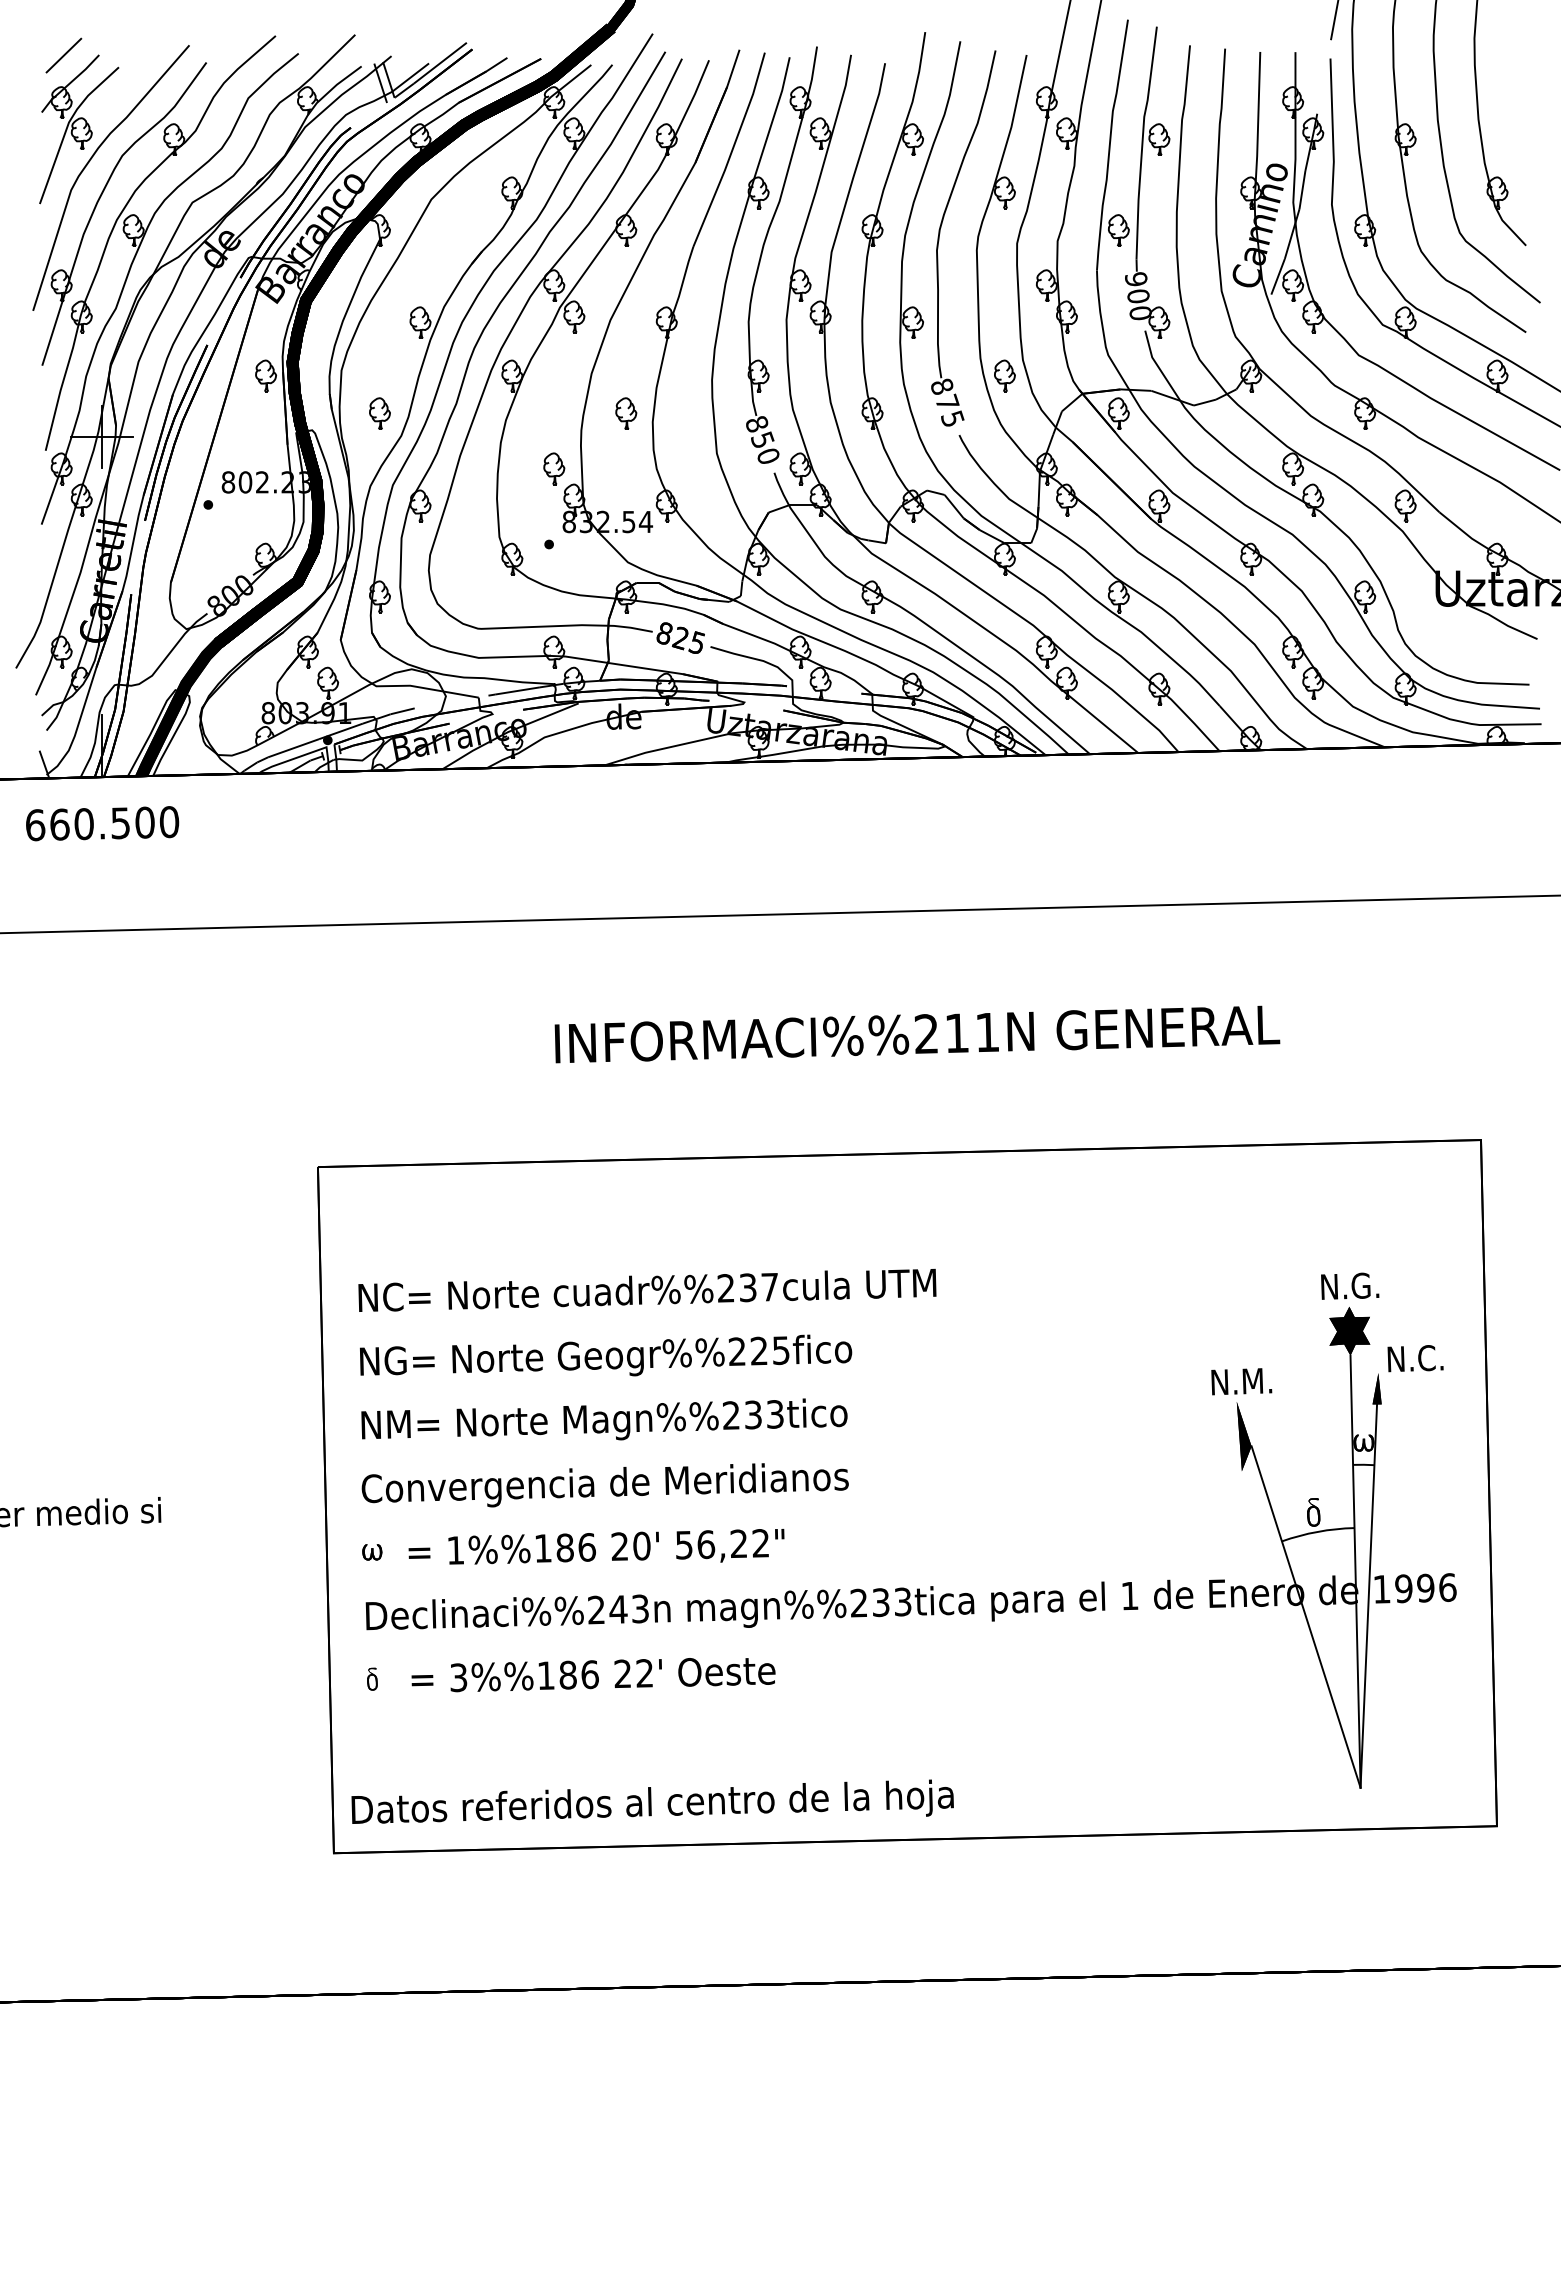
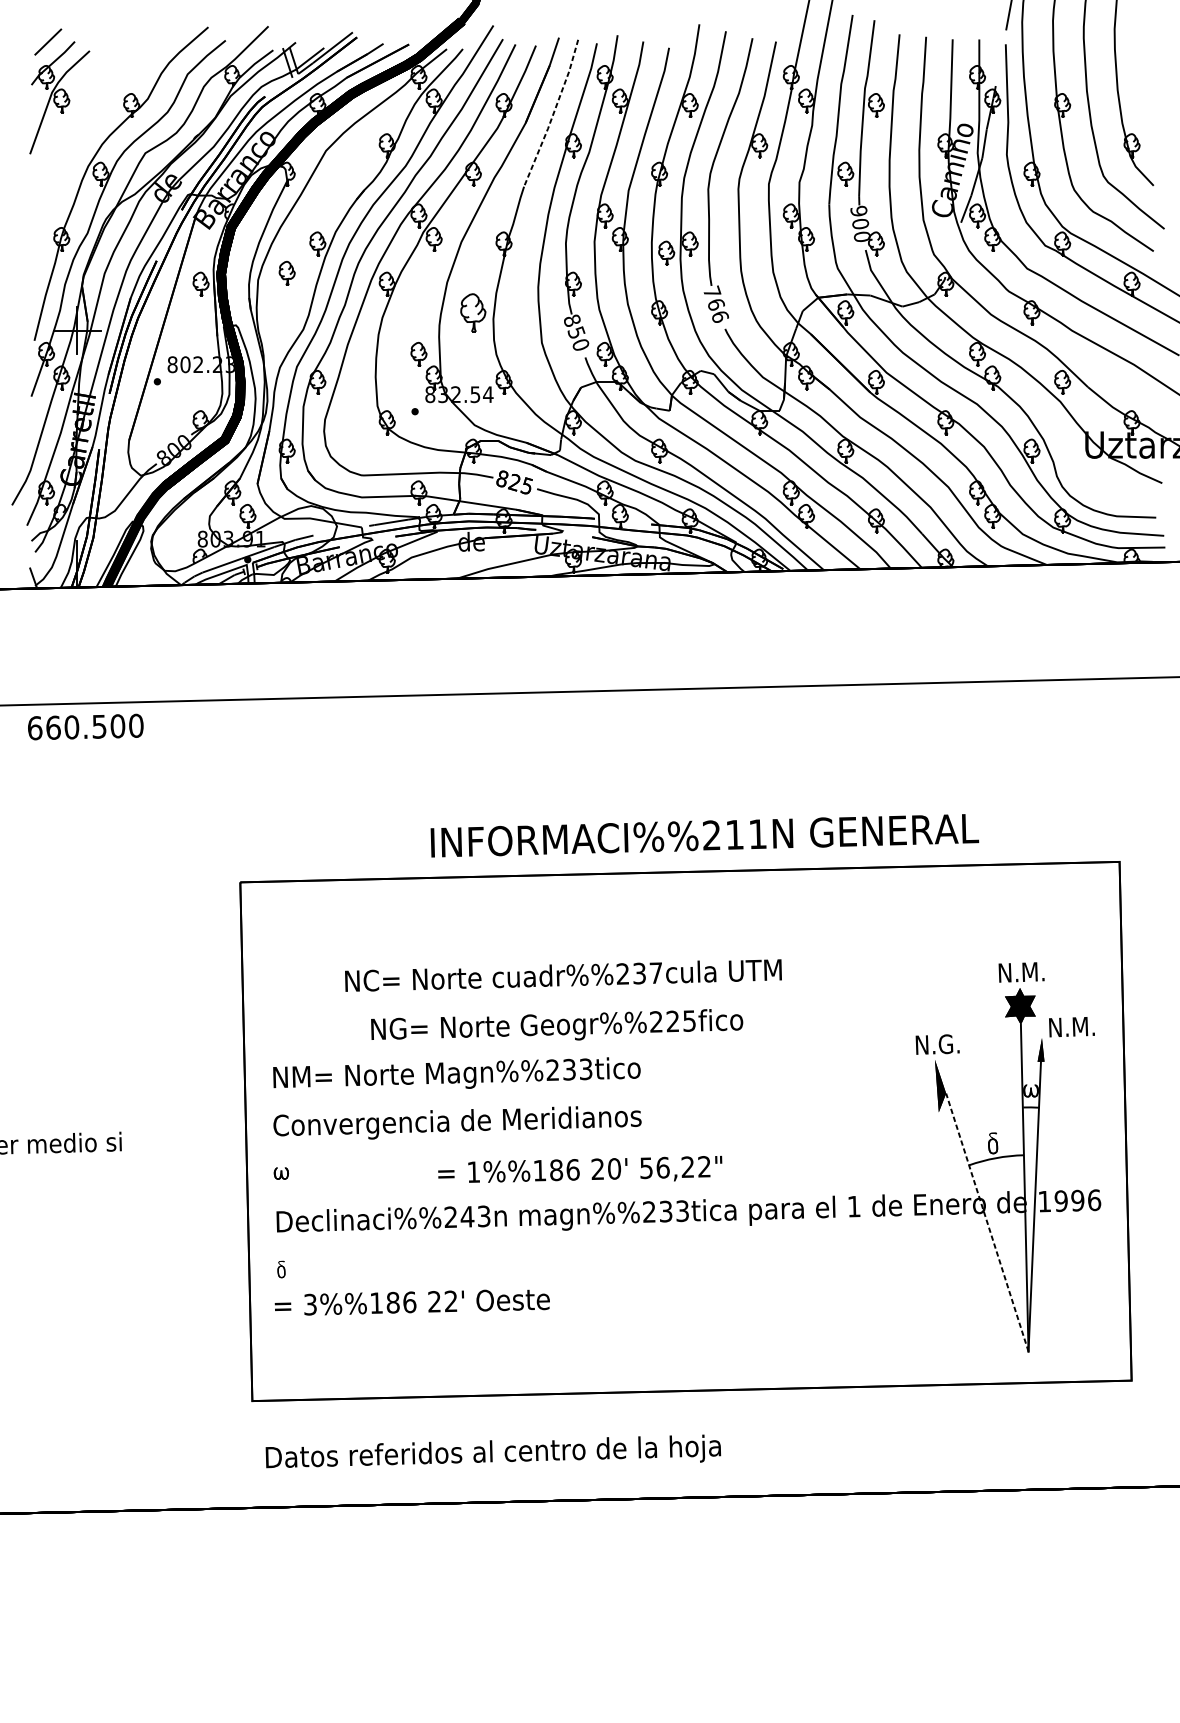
line: (732, 150) -> (553, 113), solid -> dashed
part: (101, 196) -> (76, 148), removed
part: (1004, 375) -> (666, 252), moved
text: (947, 402) -> (716, 304), 875 -> 766
part: (379, 413) -> (286, 273), moved
part: (626, 413) -> (473, 312), size x1.6
text: (102, 823) -> (85, 726), moved
text: (917, 1034) -> (704, 835), moved
text: (1366, 1285) -> (1033, 971), N.G. -> N.M.
text: (647, 1289) -> (563, 974), moved
text: (606, 1355) -> (557, 1024), moved
text: (1433, 1358) -> (1083, 1027), N.C. -> N.M.
text: (1256, 1381) -> (949, 1044), N.M. -> N.G.
text: (596, 1546) -> (580, 1169), moved
line: (1305, 1616) -> (986, 1222), solid -> dashed
text: (593, 1675) -> (412, 1303), moved
text: (652, 1801) -> (493, 1451), moved

